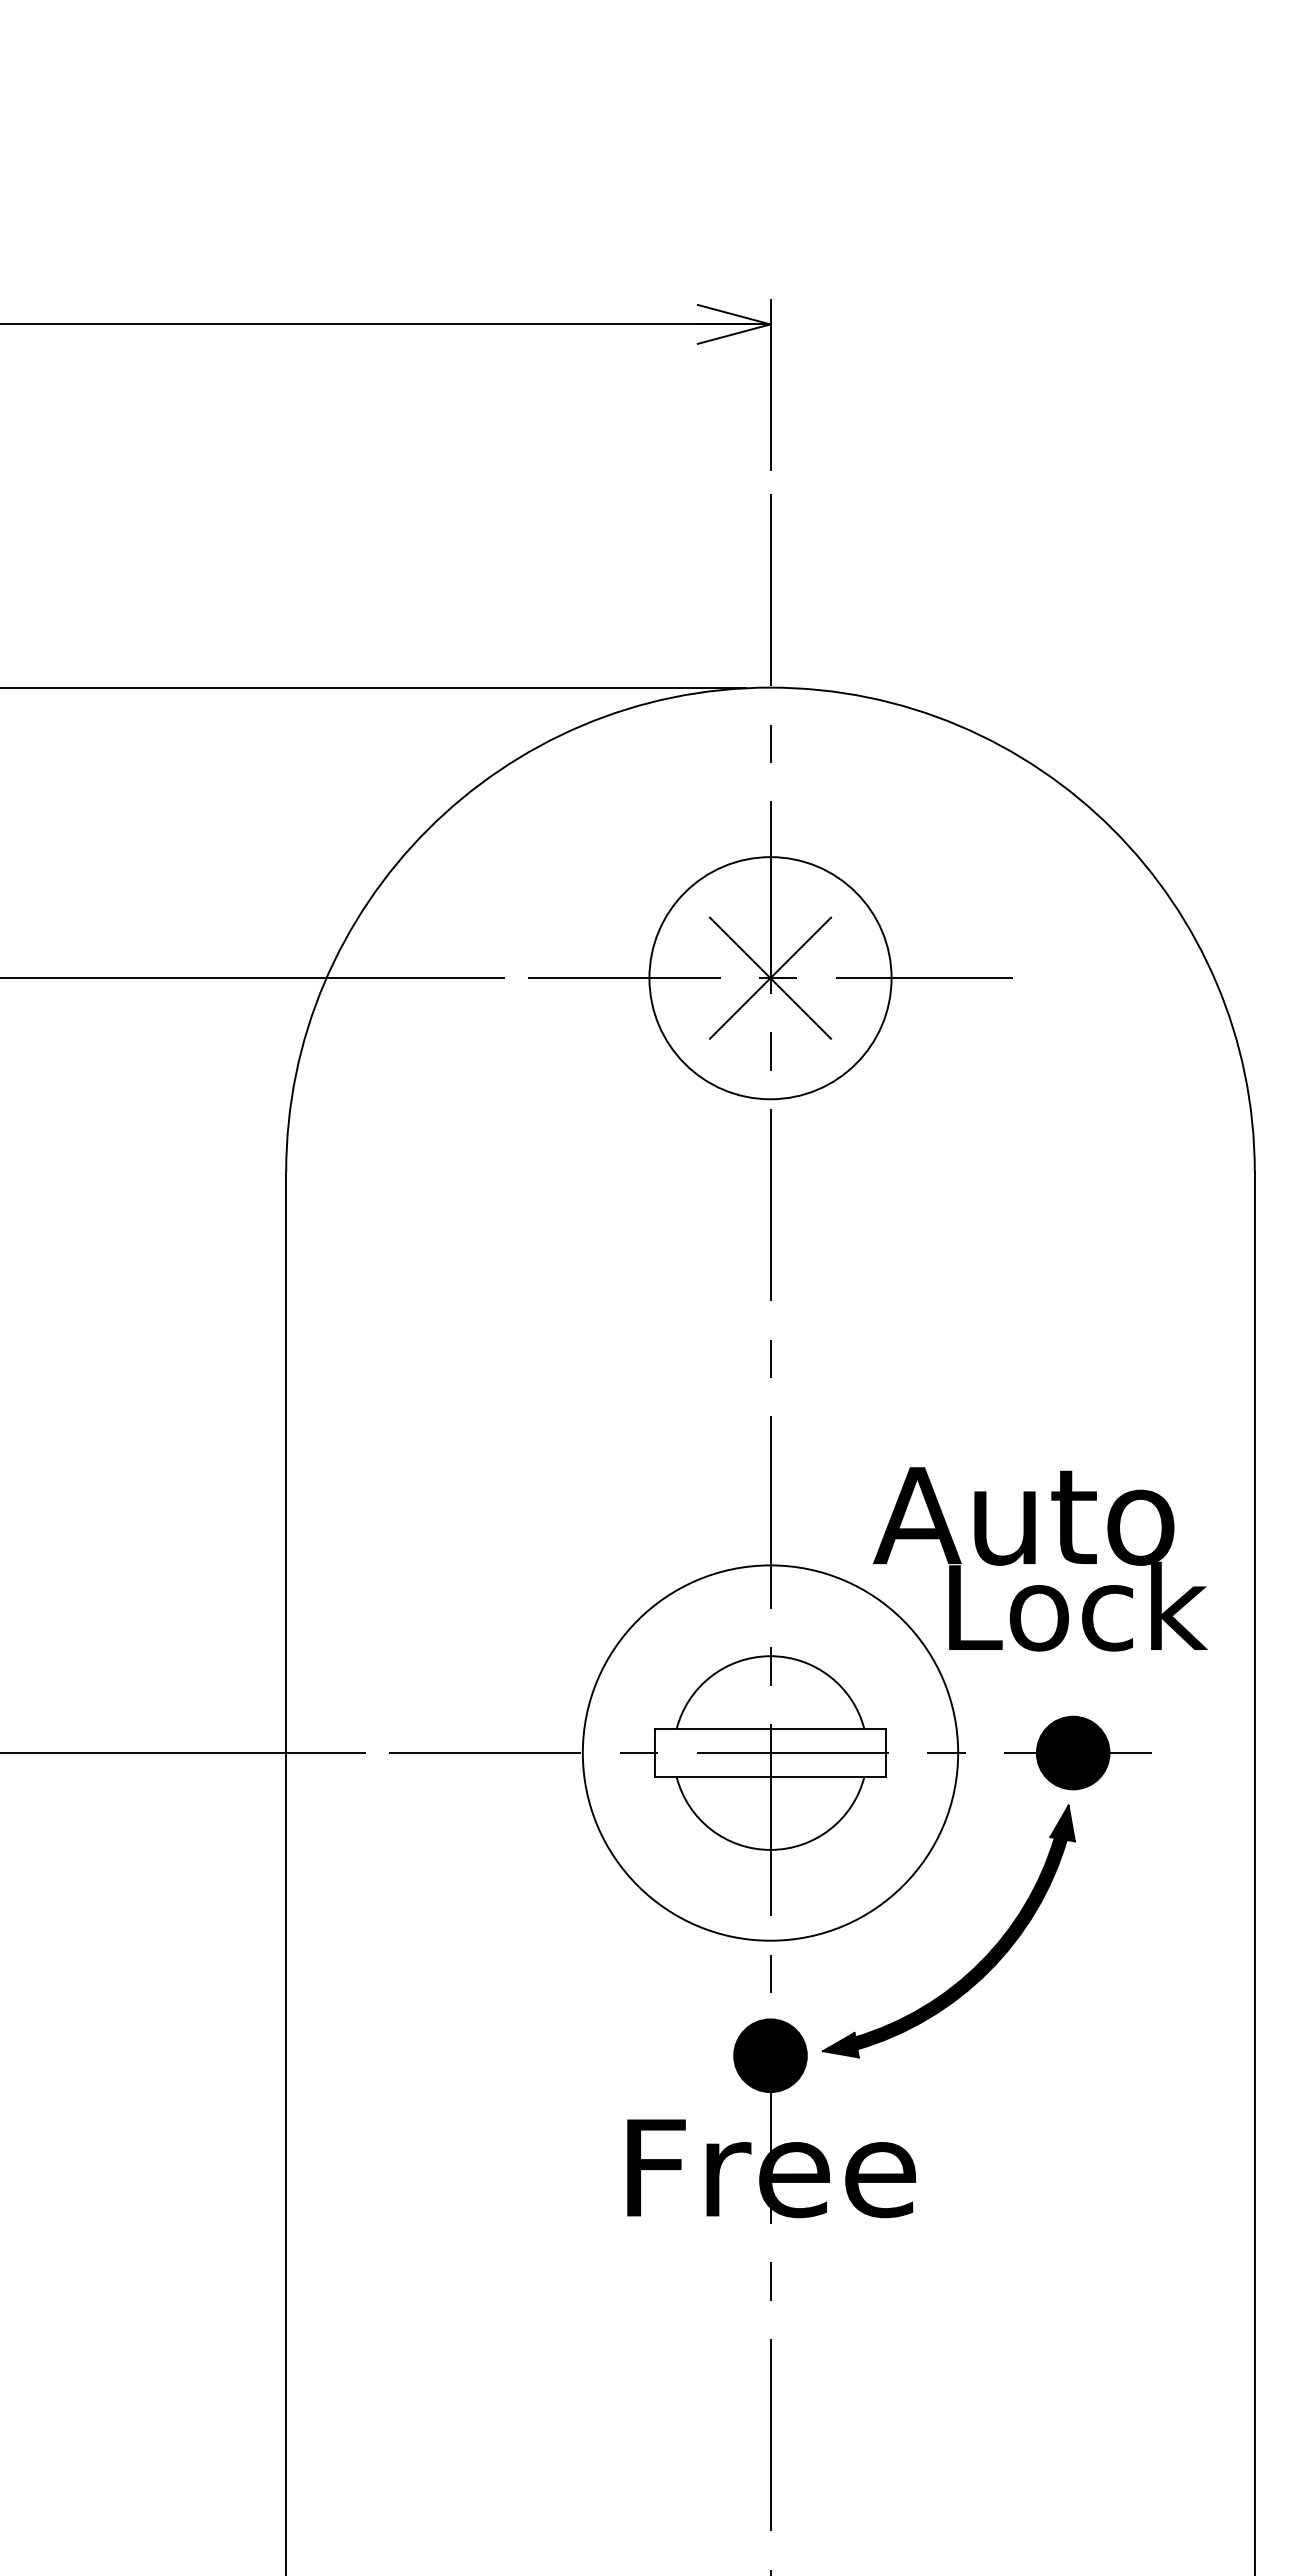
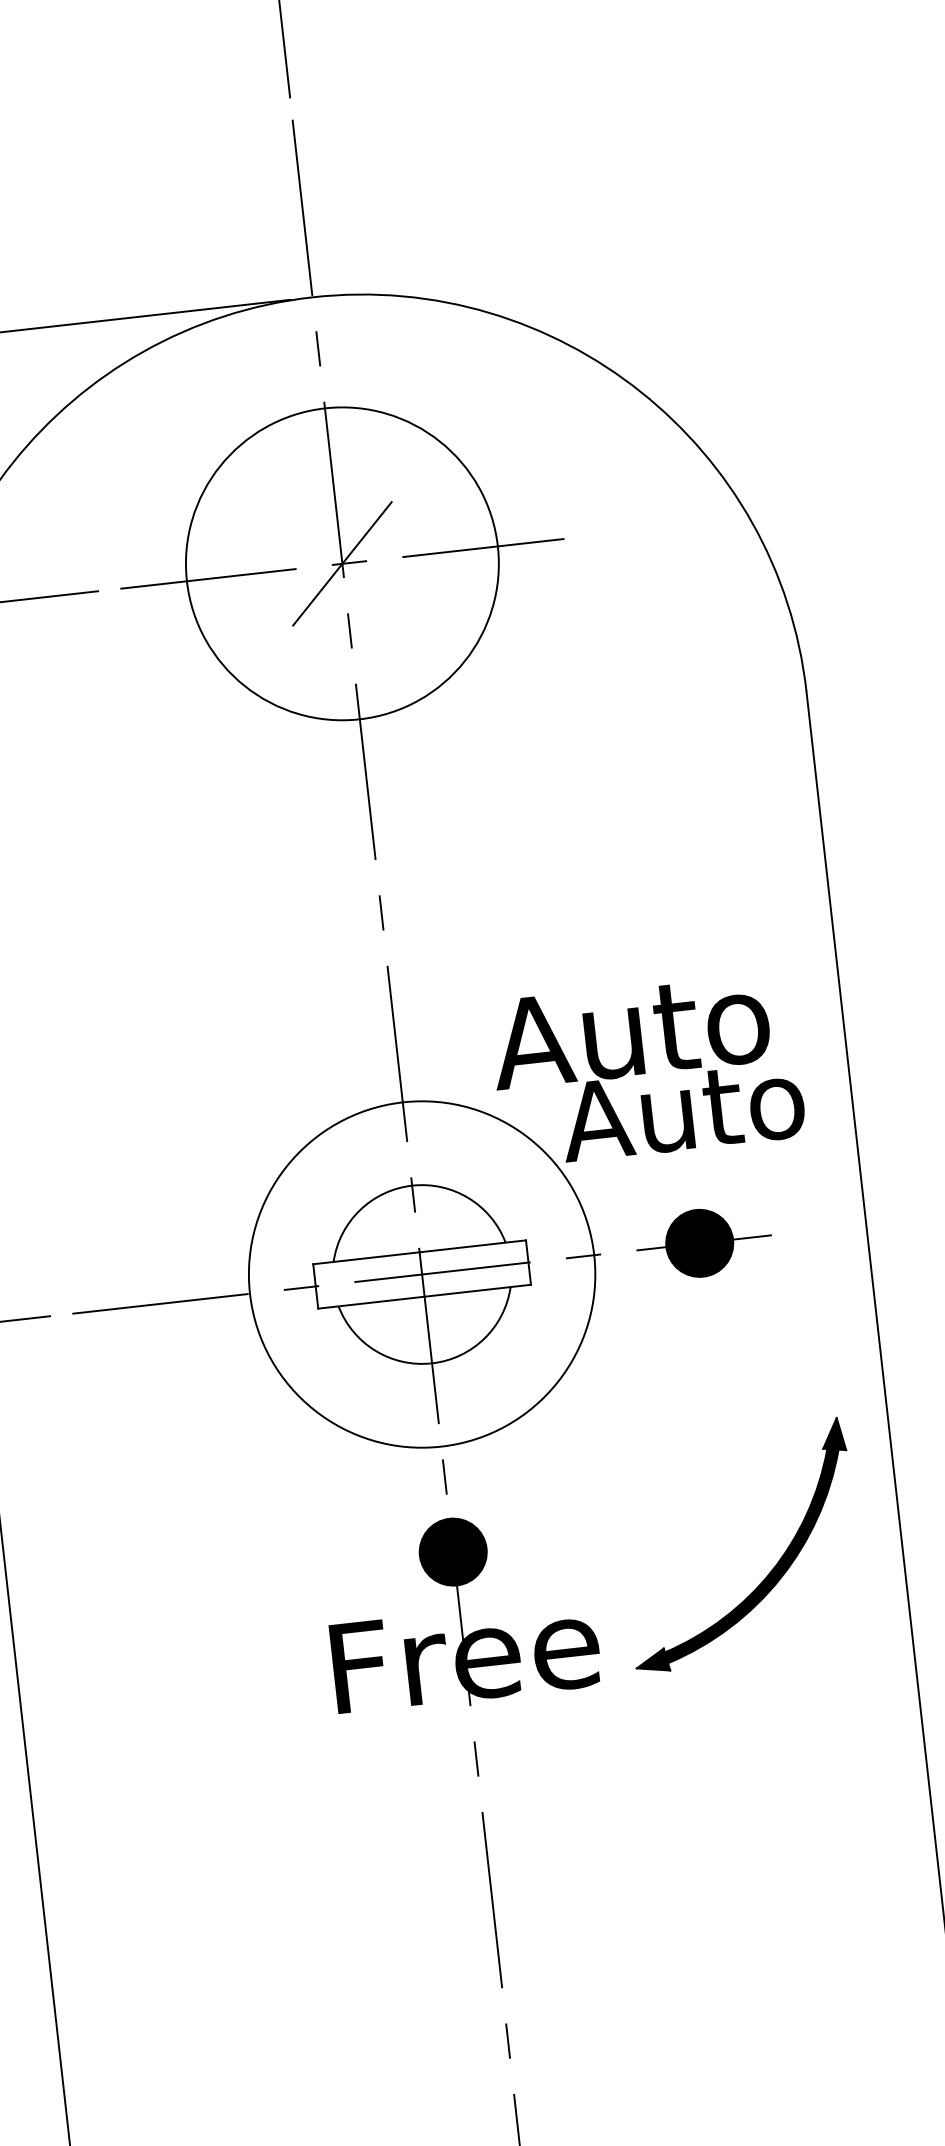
line: (770, 977) -> (342, 563), removed
circle: (770, 978) -> (342, 564), size x1.4
text: (1072, 1606) -> (684, 1109), Lock -> Auto
part: (979, 1962) -> (771, 1571), moved

